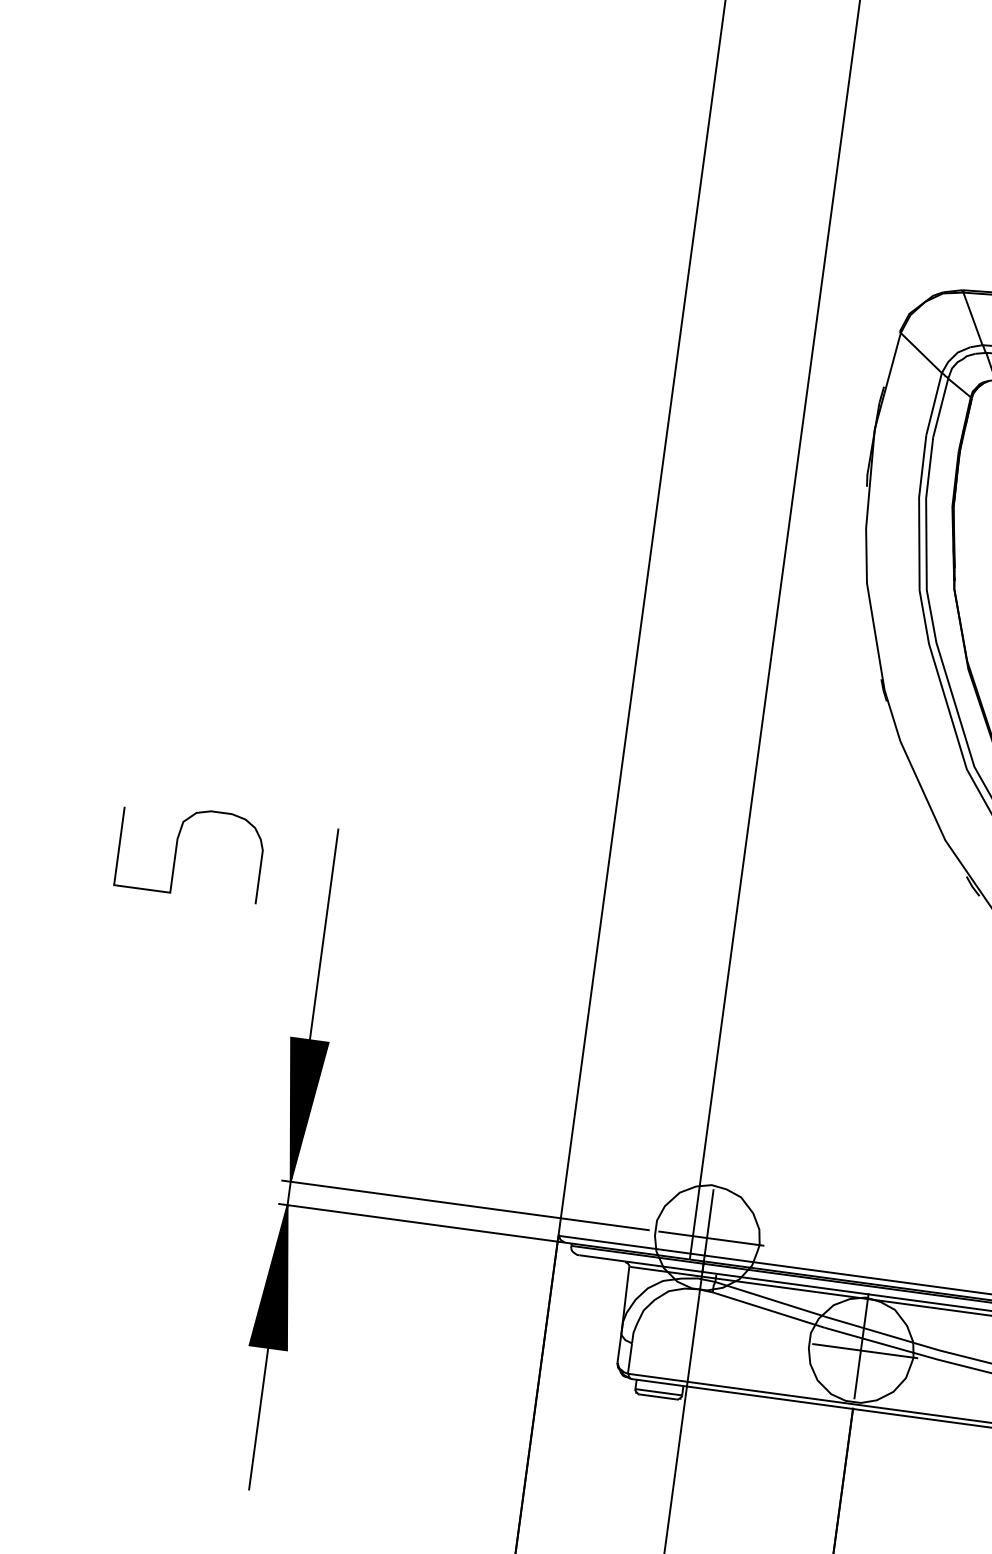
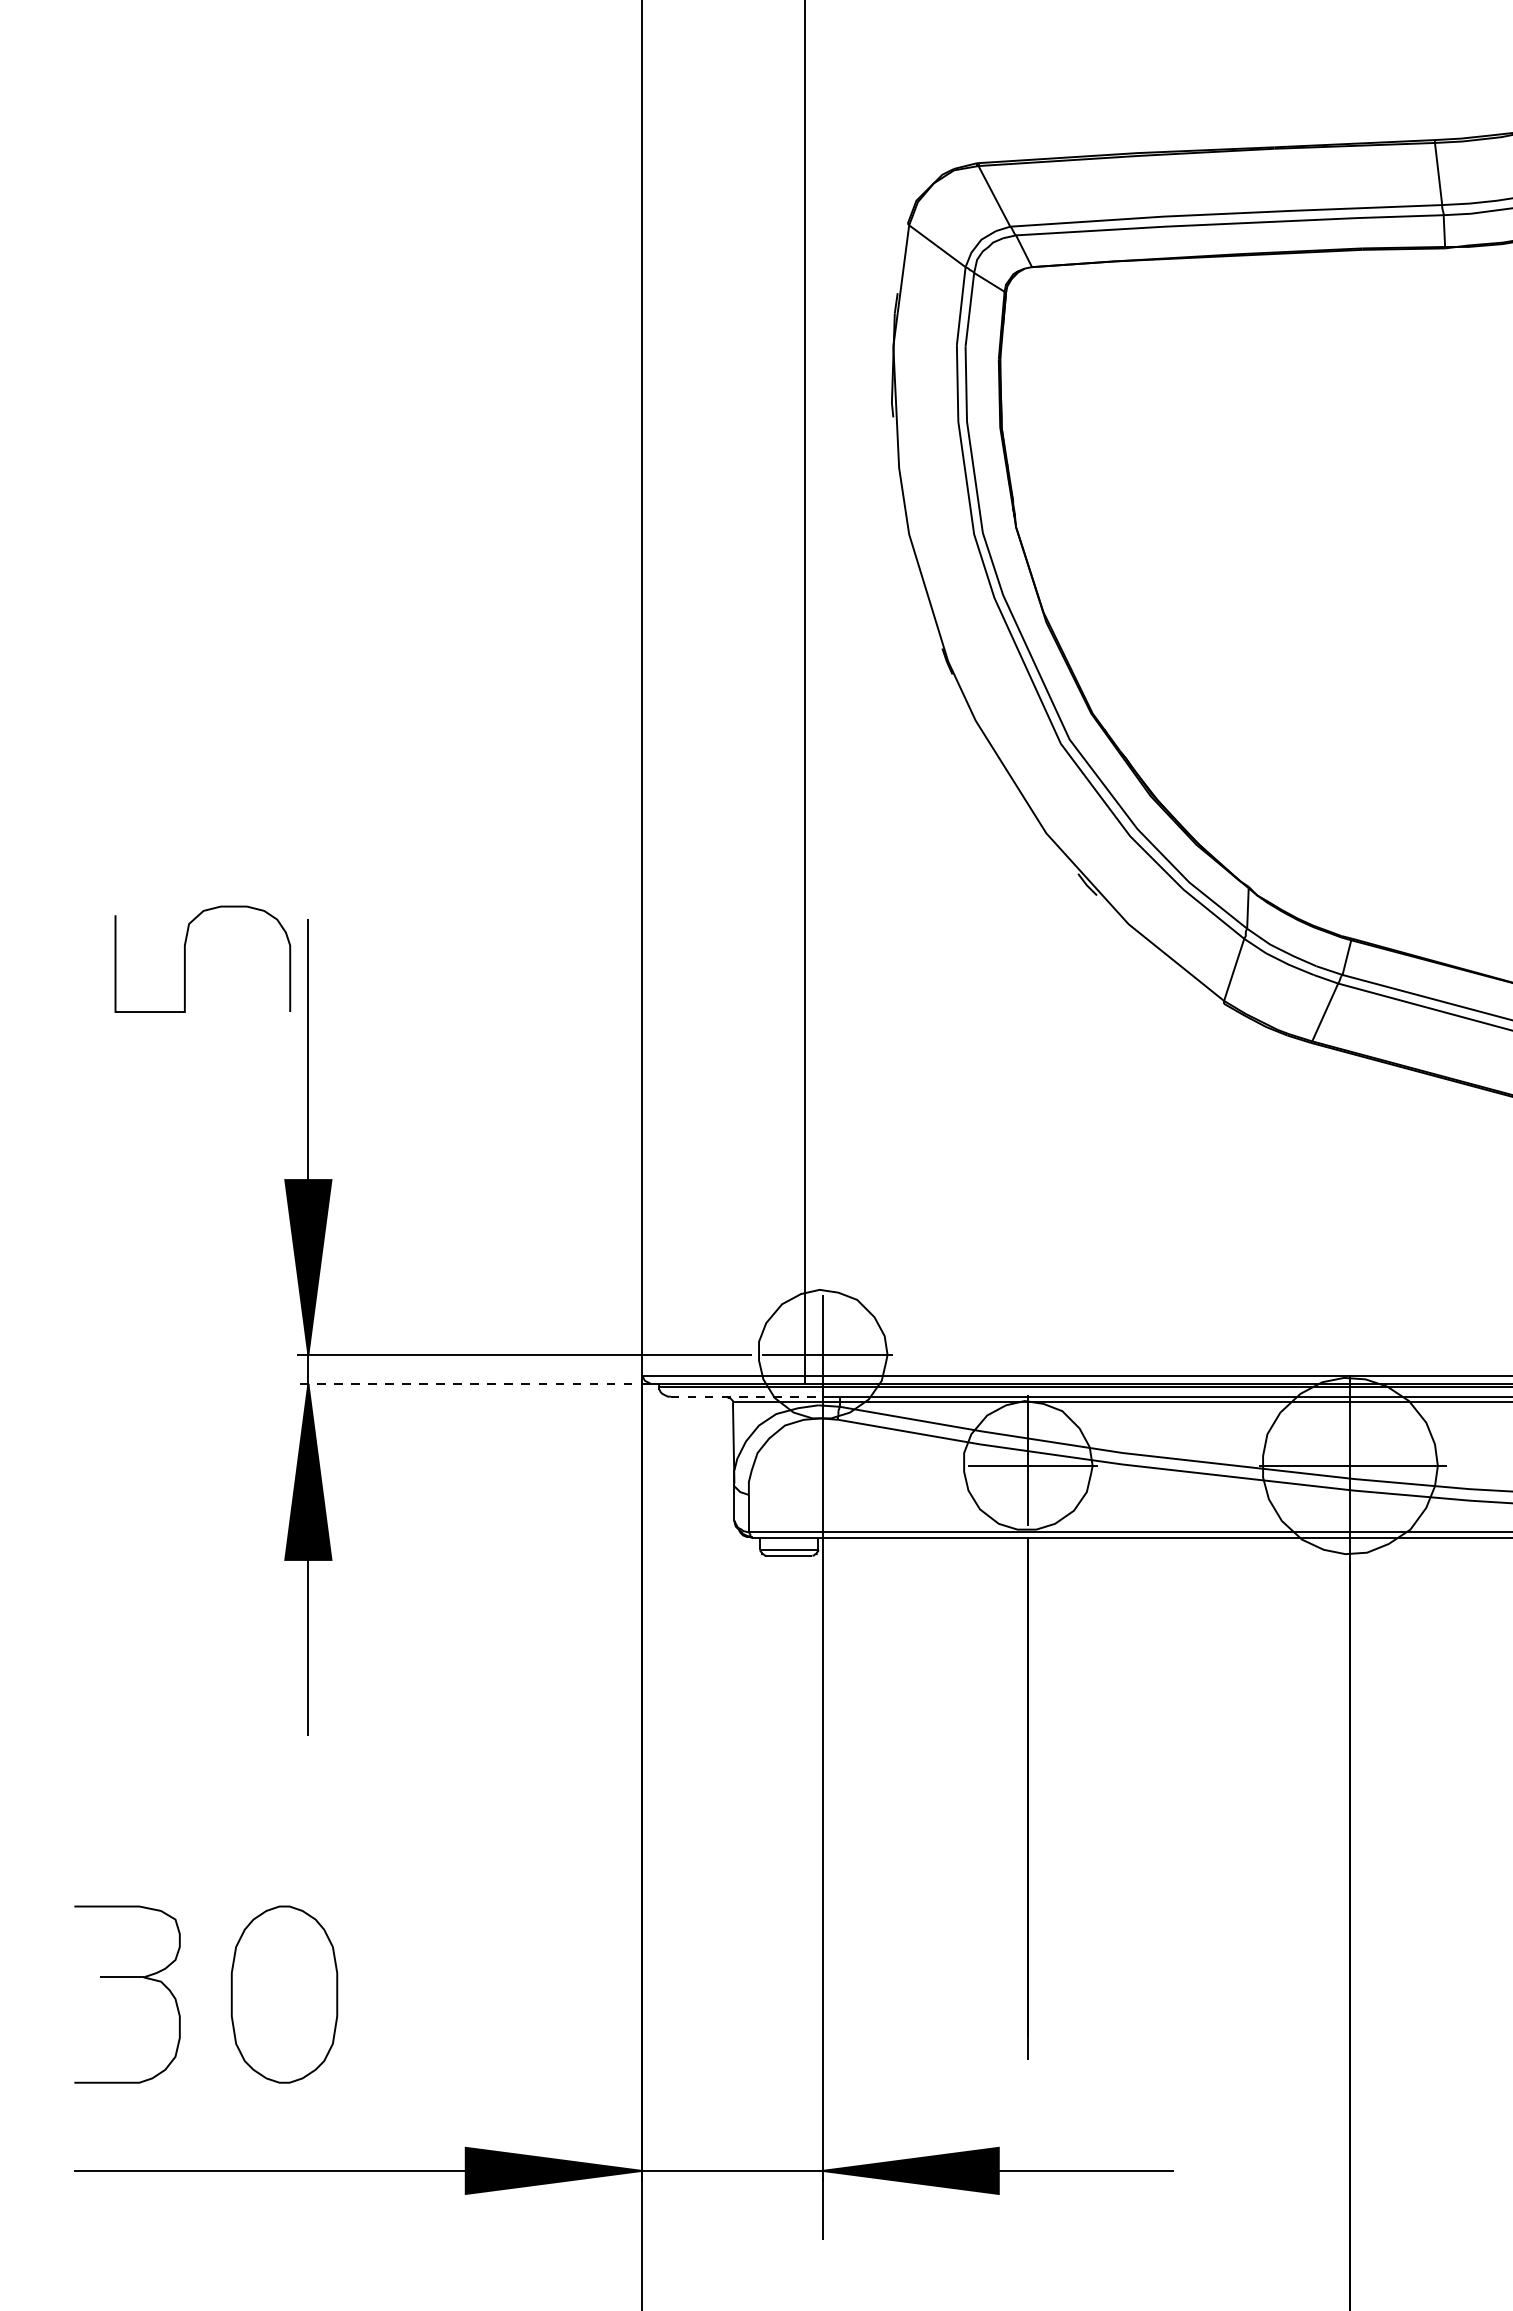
curve: (176, 849) -> (185, 958), moved
line: (420, 1222) -> (472, 1383), solid -> dashed
line: (640, 1263) -> (746, 1396), solid -> dashed

